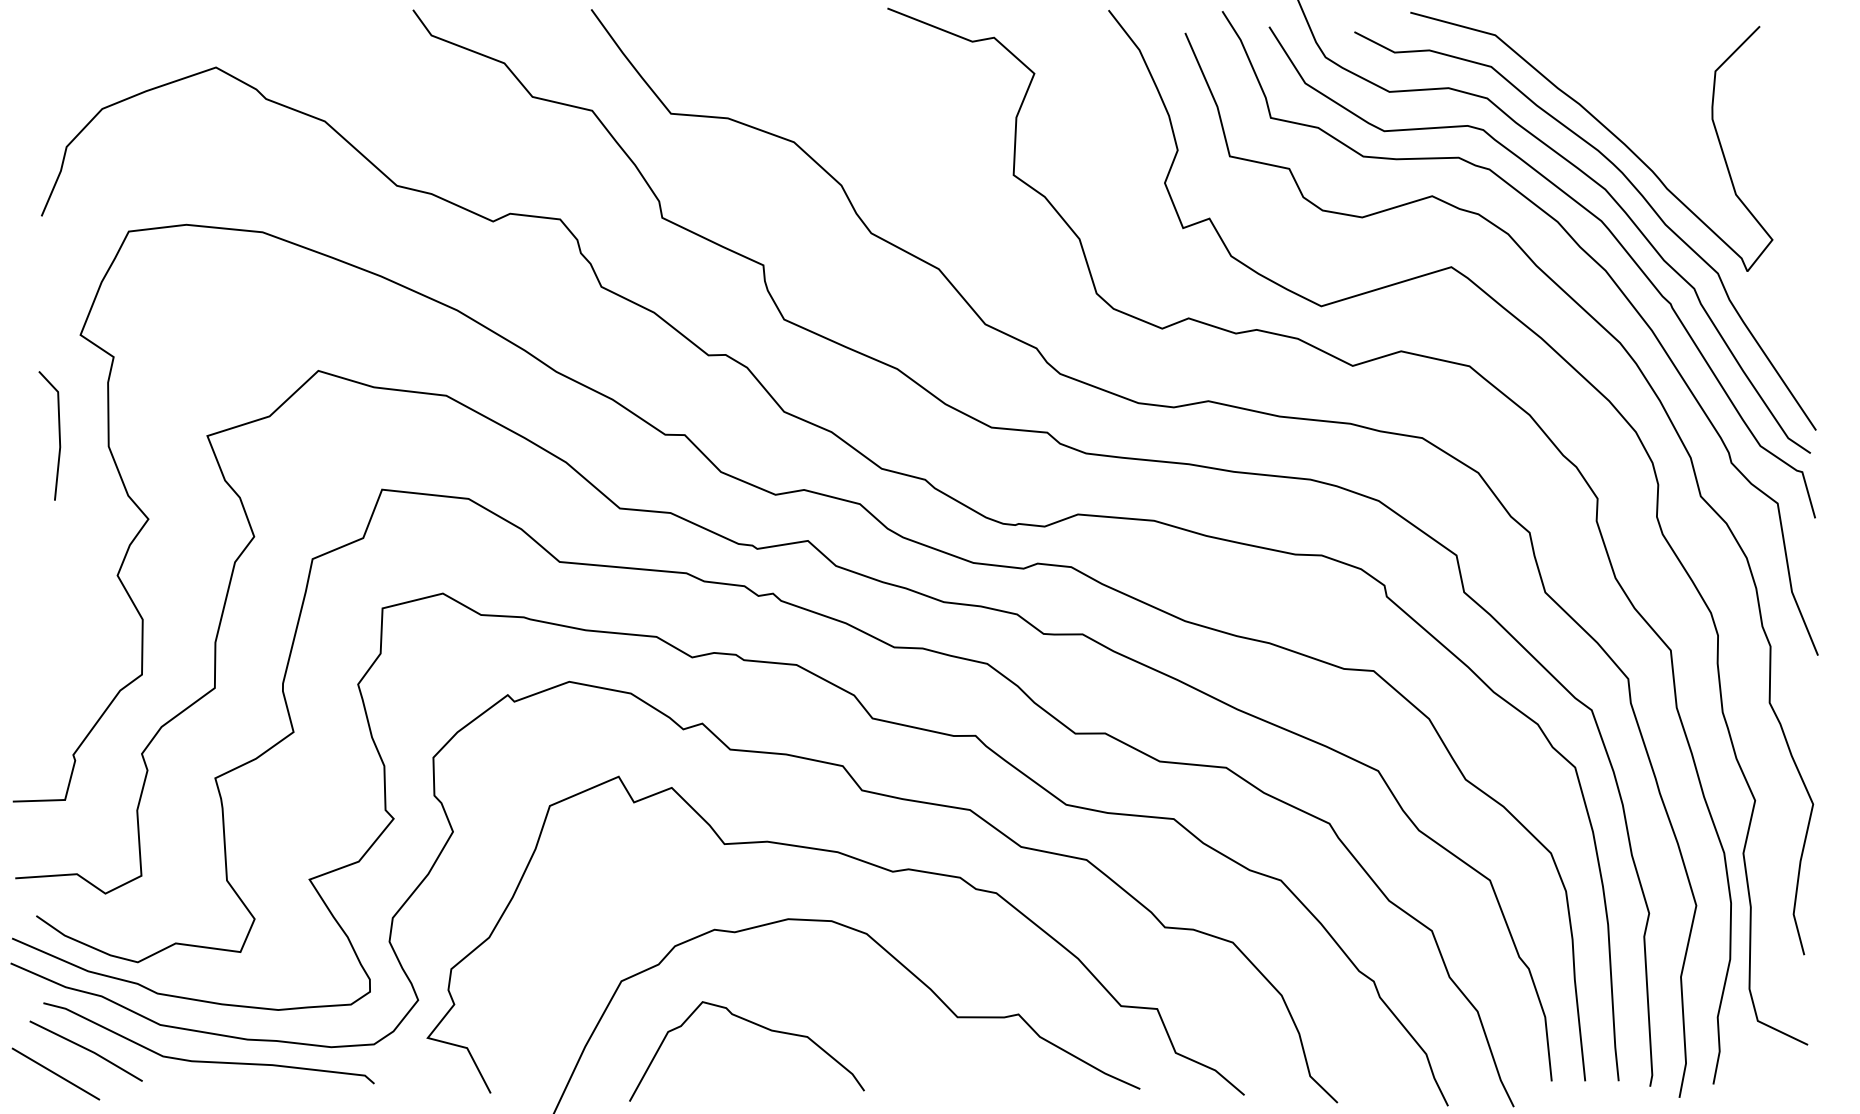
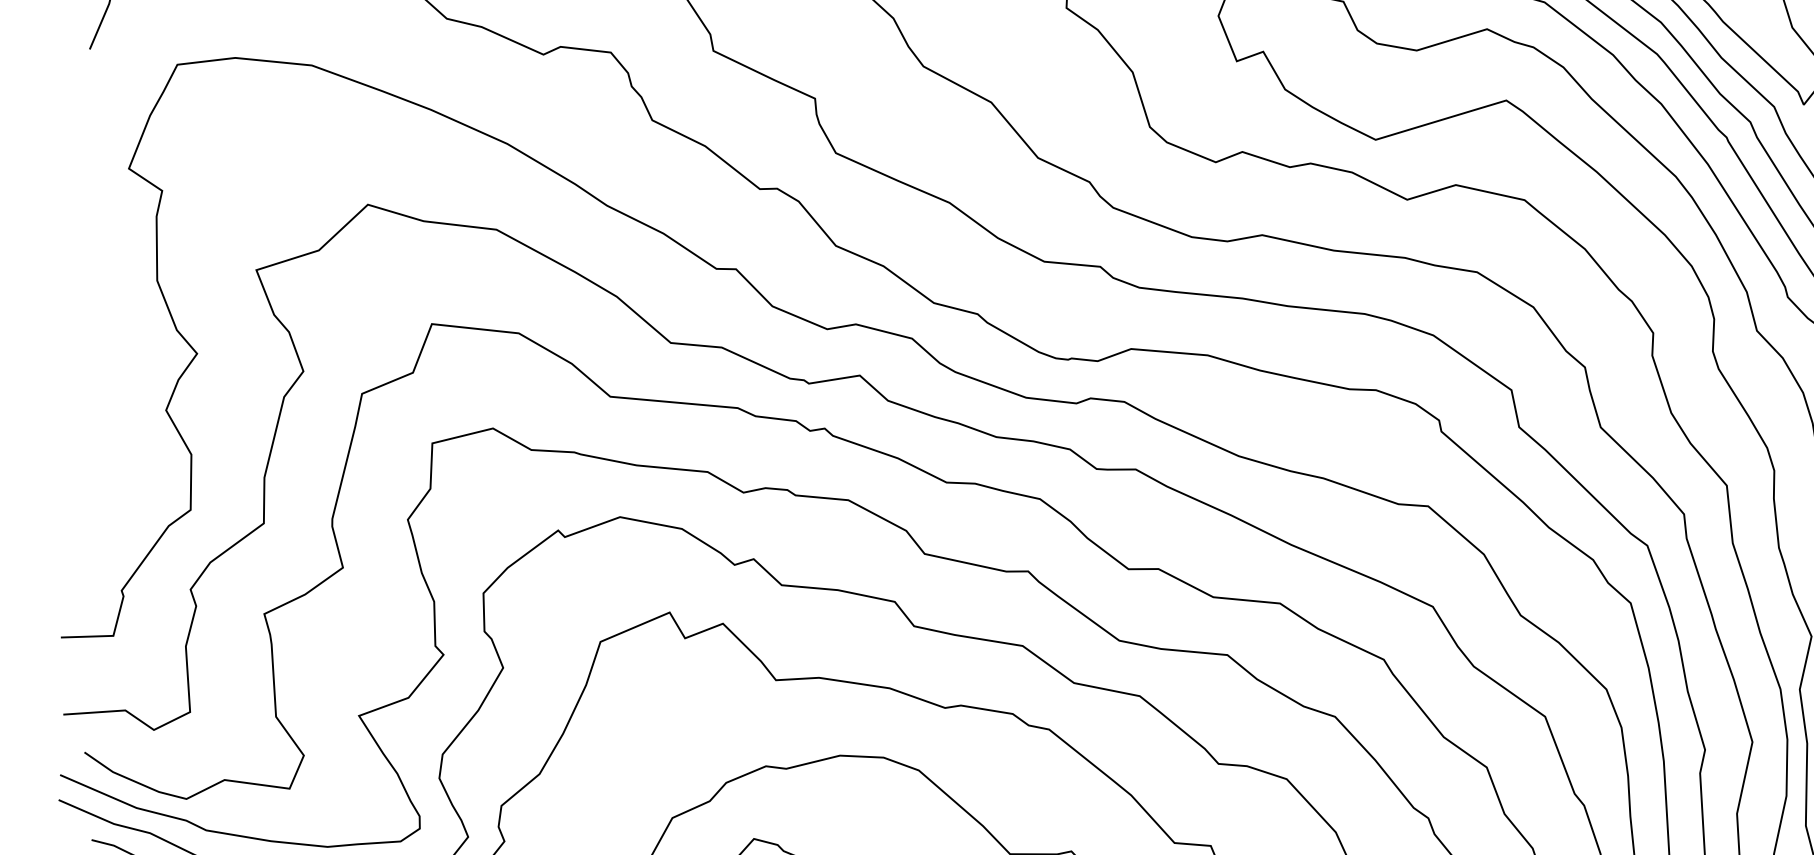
line: (58, 435) -> (106, 269), removed

